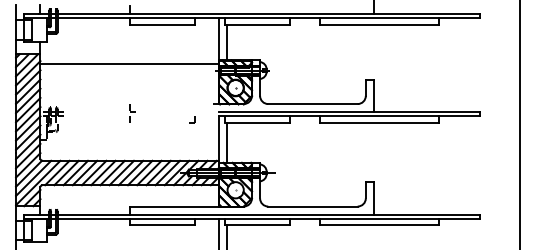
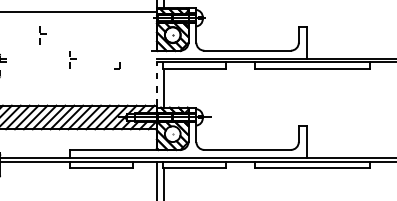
part: (101, 88) -> (42, 35), added
part: (192, 119) -> (117, 65), moved
line: (219, 138) -> (157, 84), solid -> dashed

